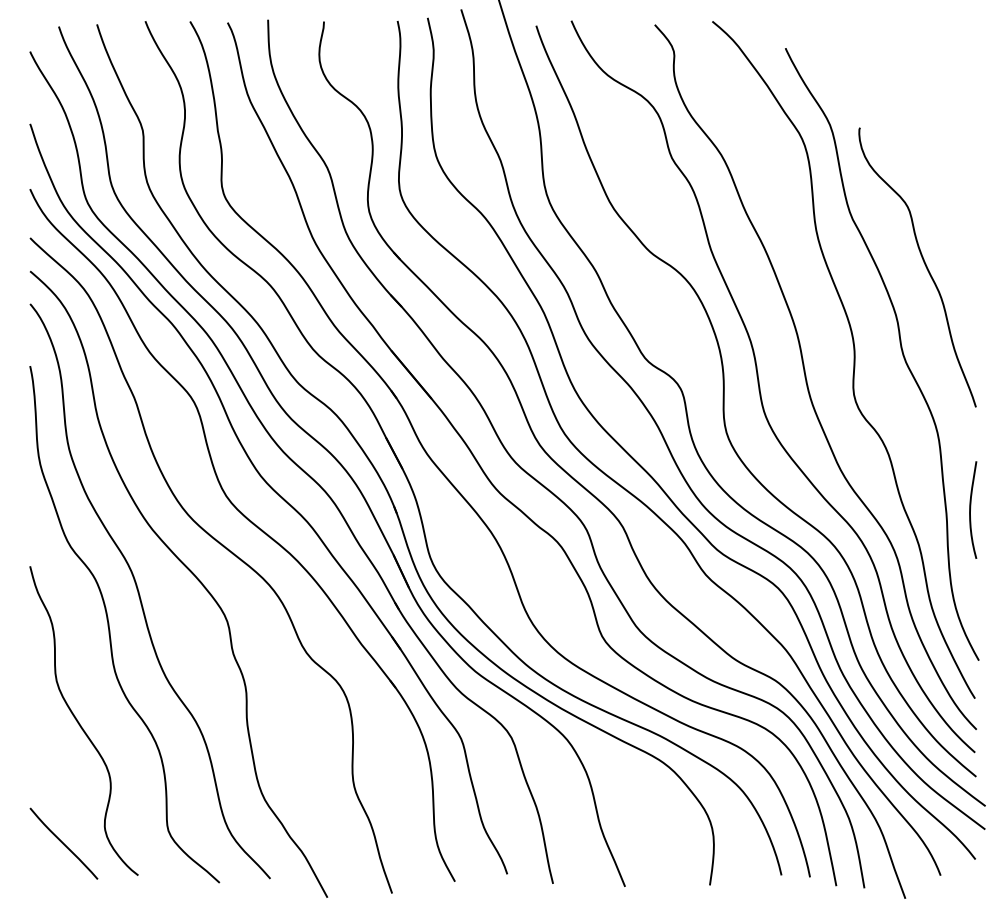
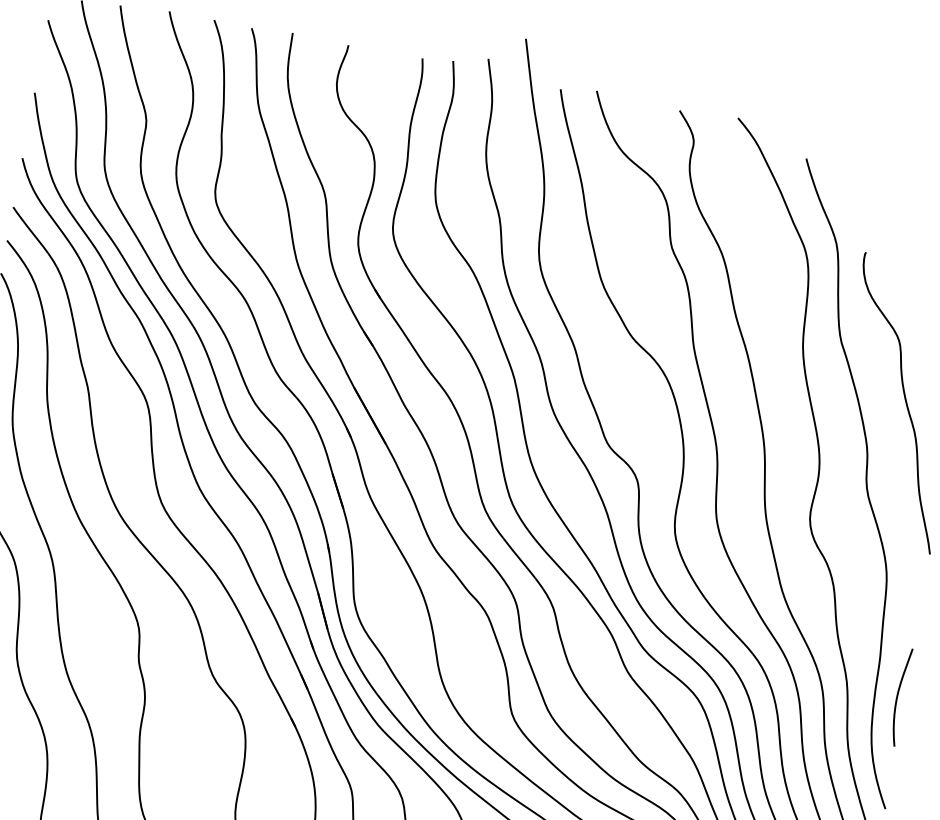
curve: (971, 507) -> (899, 694), moved

